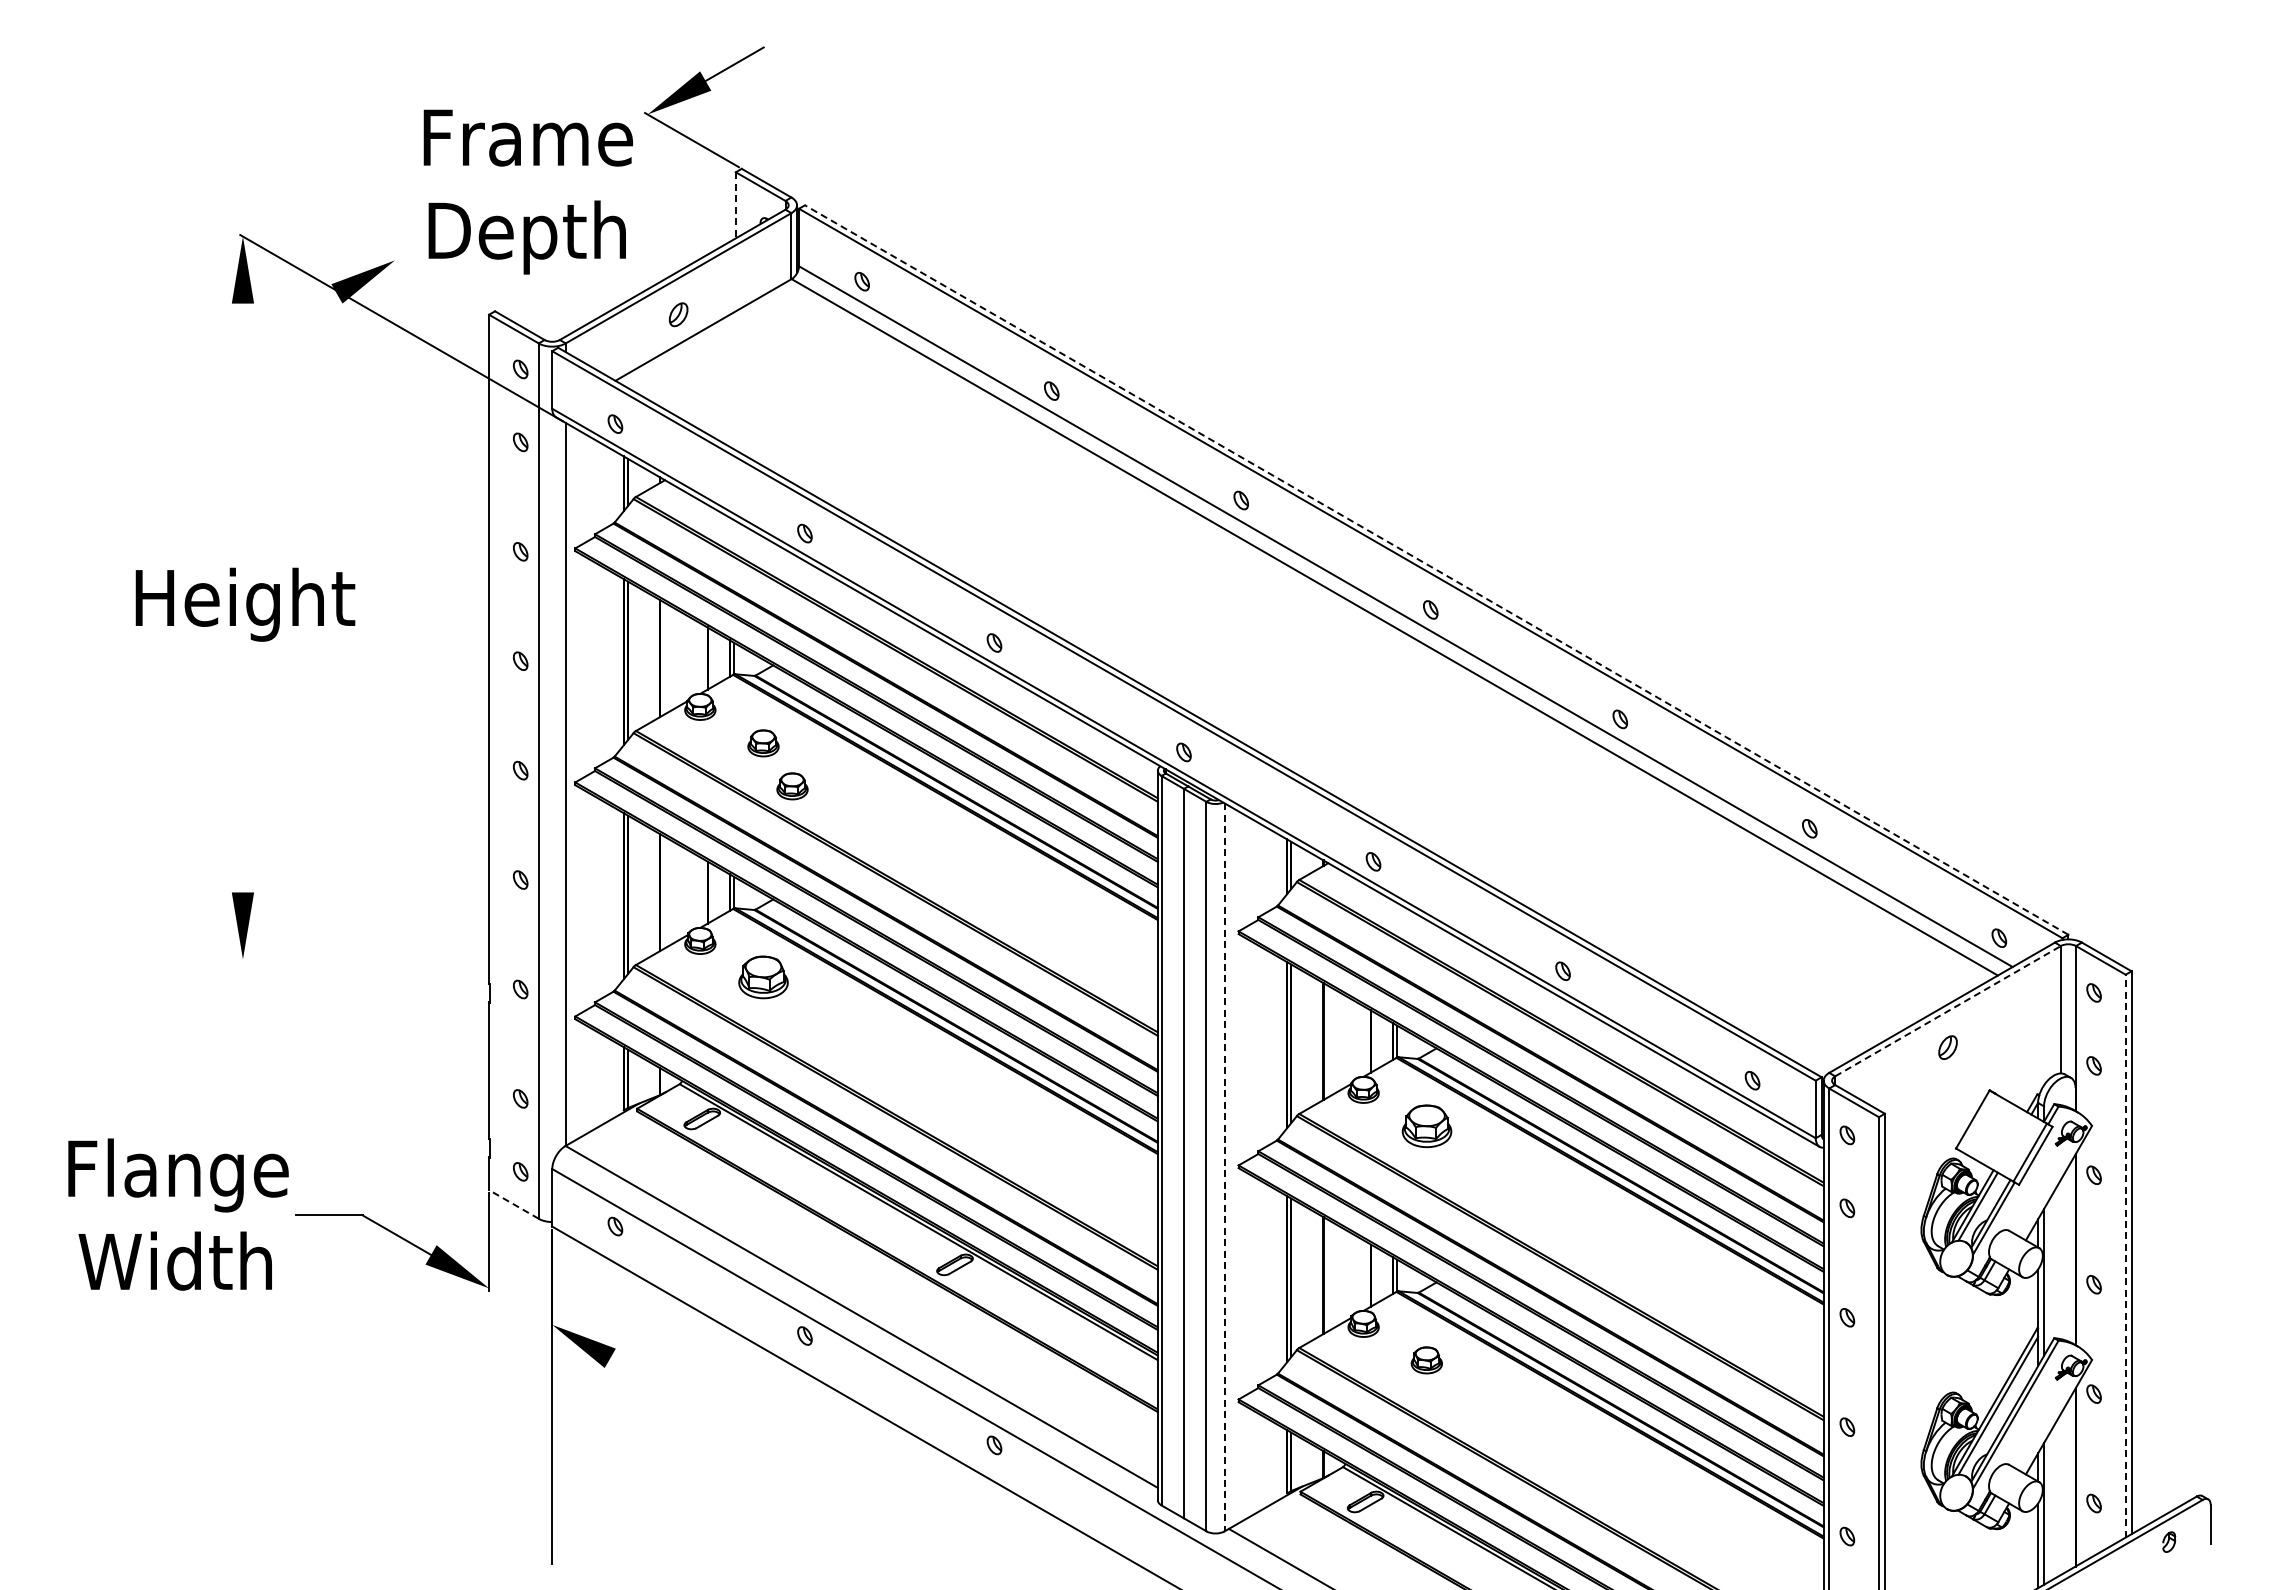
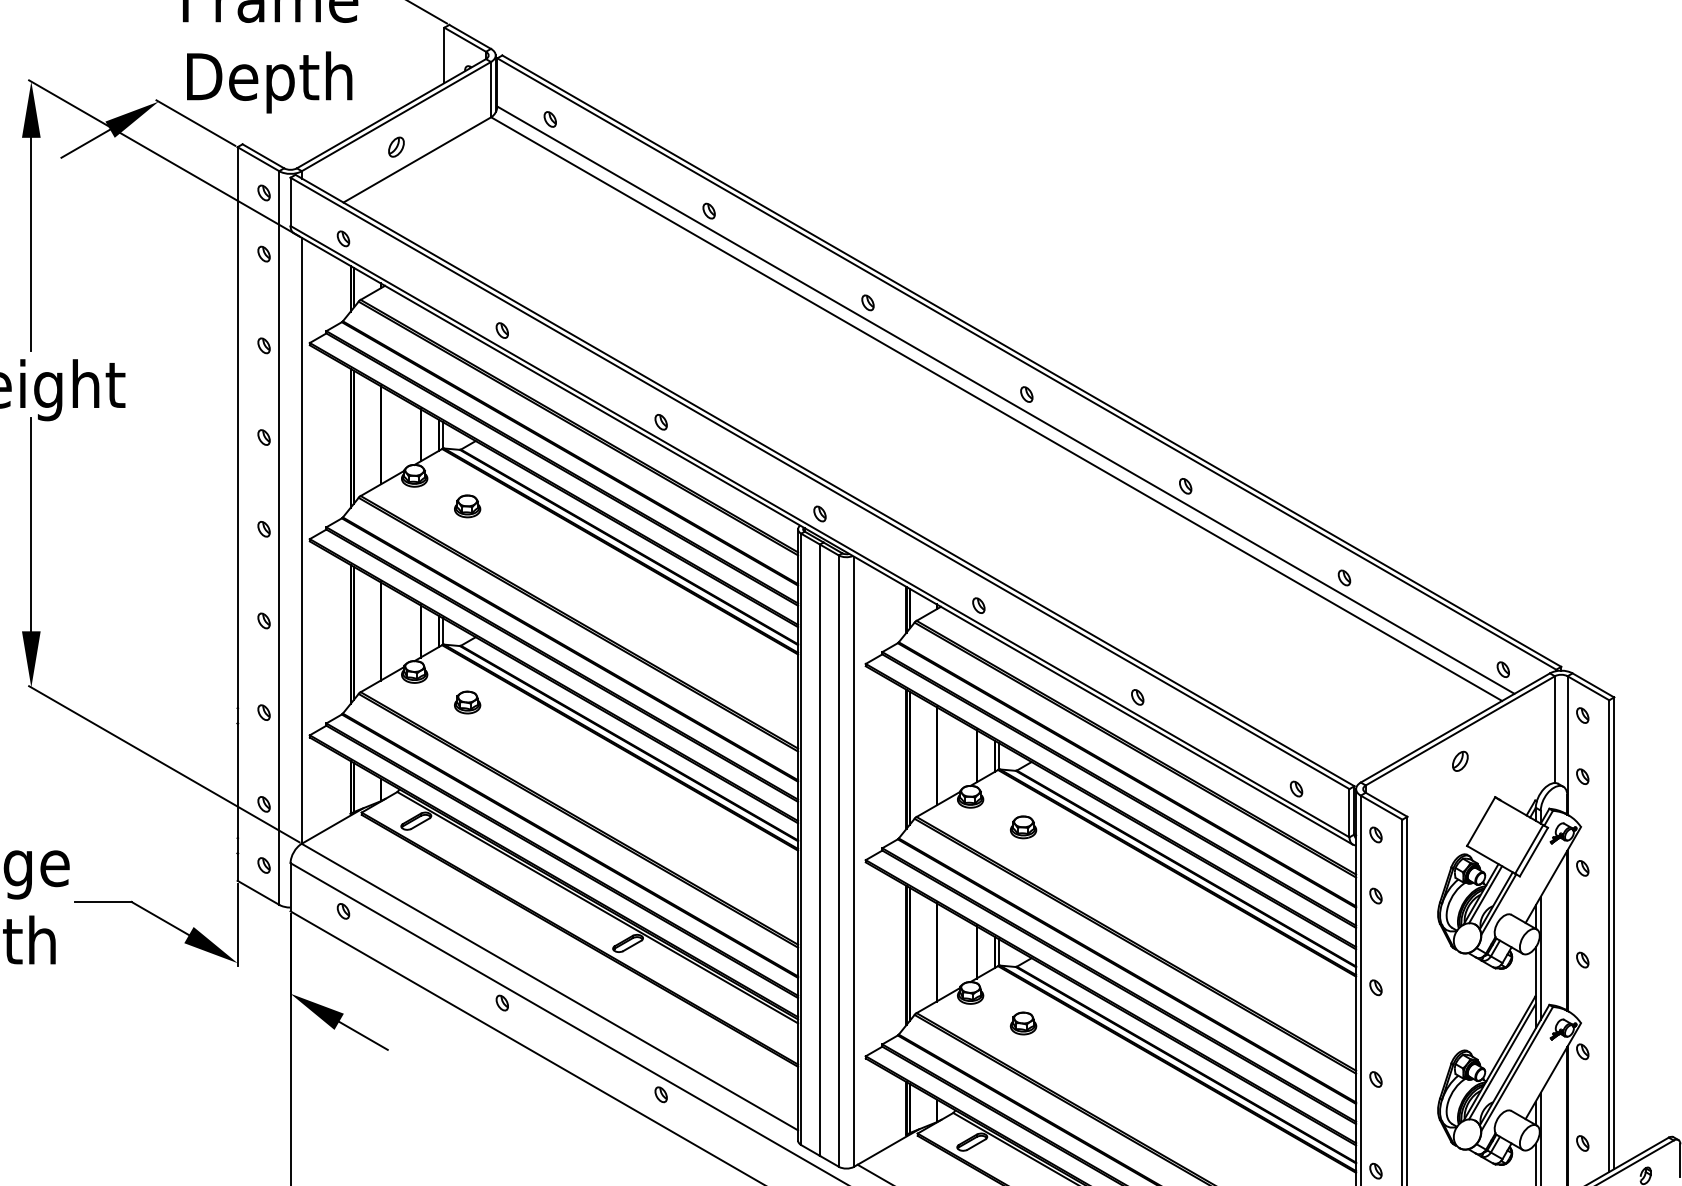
line: (735, 205) -> (444, 55), dashed -> solid
line: (439, 285) -> (196, 122), added
line: (307, 310) -> (85, 143), added
line: (242, 430) -> (30, 244), added
line: (1436, 569) -> (1031, 360), dashed -> solid
line: (242, 765) -> (30, 524), added
part: (792, 786) -> (491, 542), removed
part: (763, 977) -> (467, 702), size x0.62
line: (1948, 1010) -> (1460, 730), dashed -> solid
line: (401, 1050) -> (164, 763), added
part: (1426, 1126) -> (1023, 827), size x0.62
line: (1224, 1167) -> (853, 861), dashed -> solid
line: (513, 1204) -> (258, 892), dashed -> solid
line: (2125, 1255) -> (1609, 935), dashed -> solid
line: (639, 1374) -> (363, 1035), added

